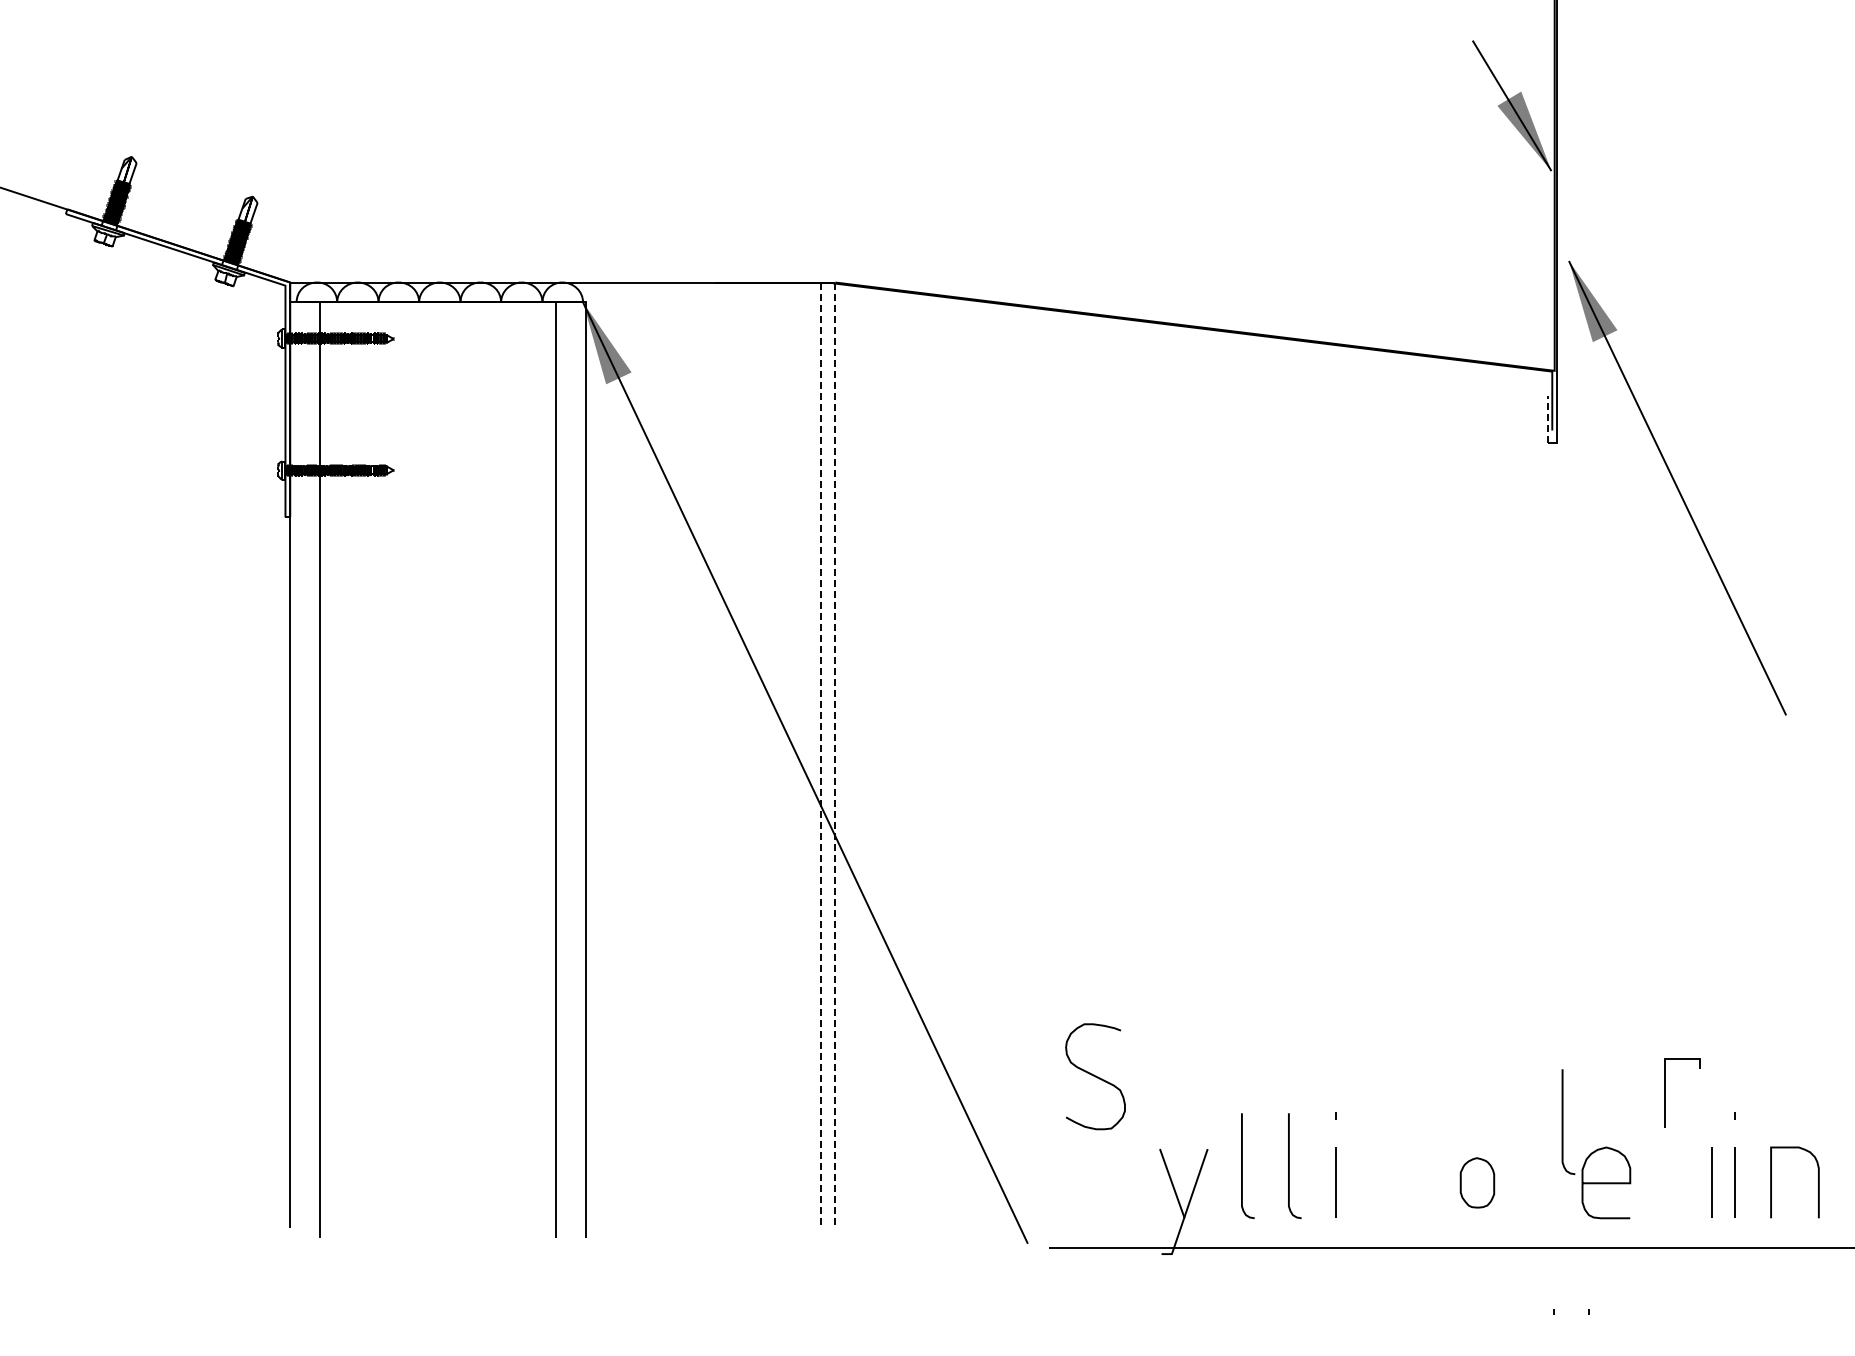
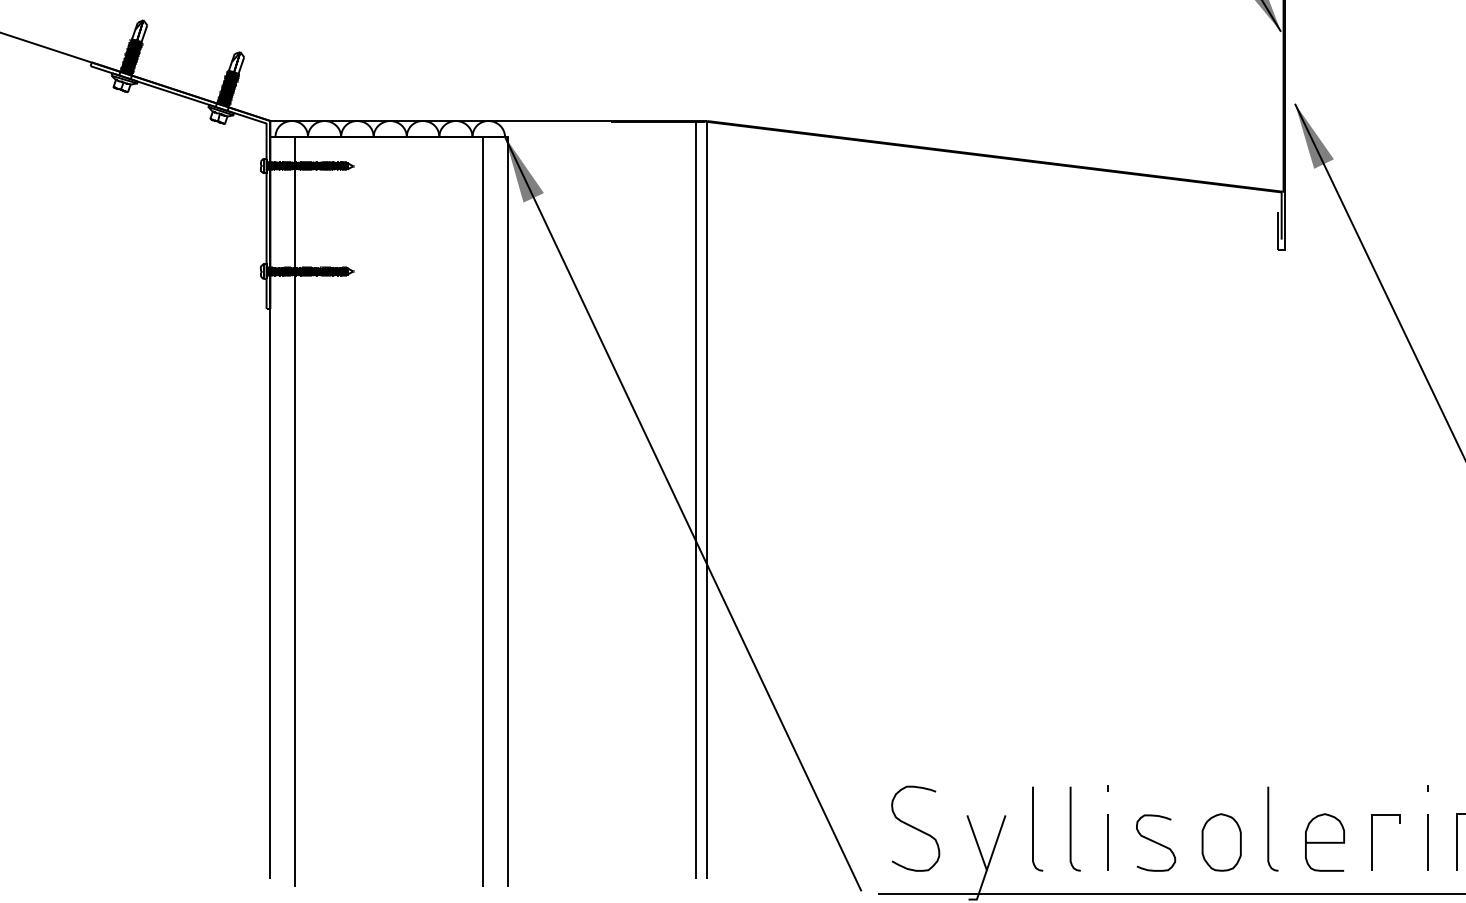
line: (1547, 419) -> (1277, 230), dashed -> solid
line: (821, 755) -> (696, 500), dashed -> solid
line: (835, 755) -> (707, 500), dashed -> solid
curve: (1095, 1076) -> (915, 828), moved
line: (1665, 1092) -> (1372, 842), moved
curve: (1563, 1122) -> (1269, 829), moved
part: (1477, 1182) -> (1221, 842), size x1.43
line: (1711, 1182) -> (1409, 842), removed
curve: (1395, 1183) -> (1156, 842), added

